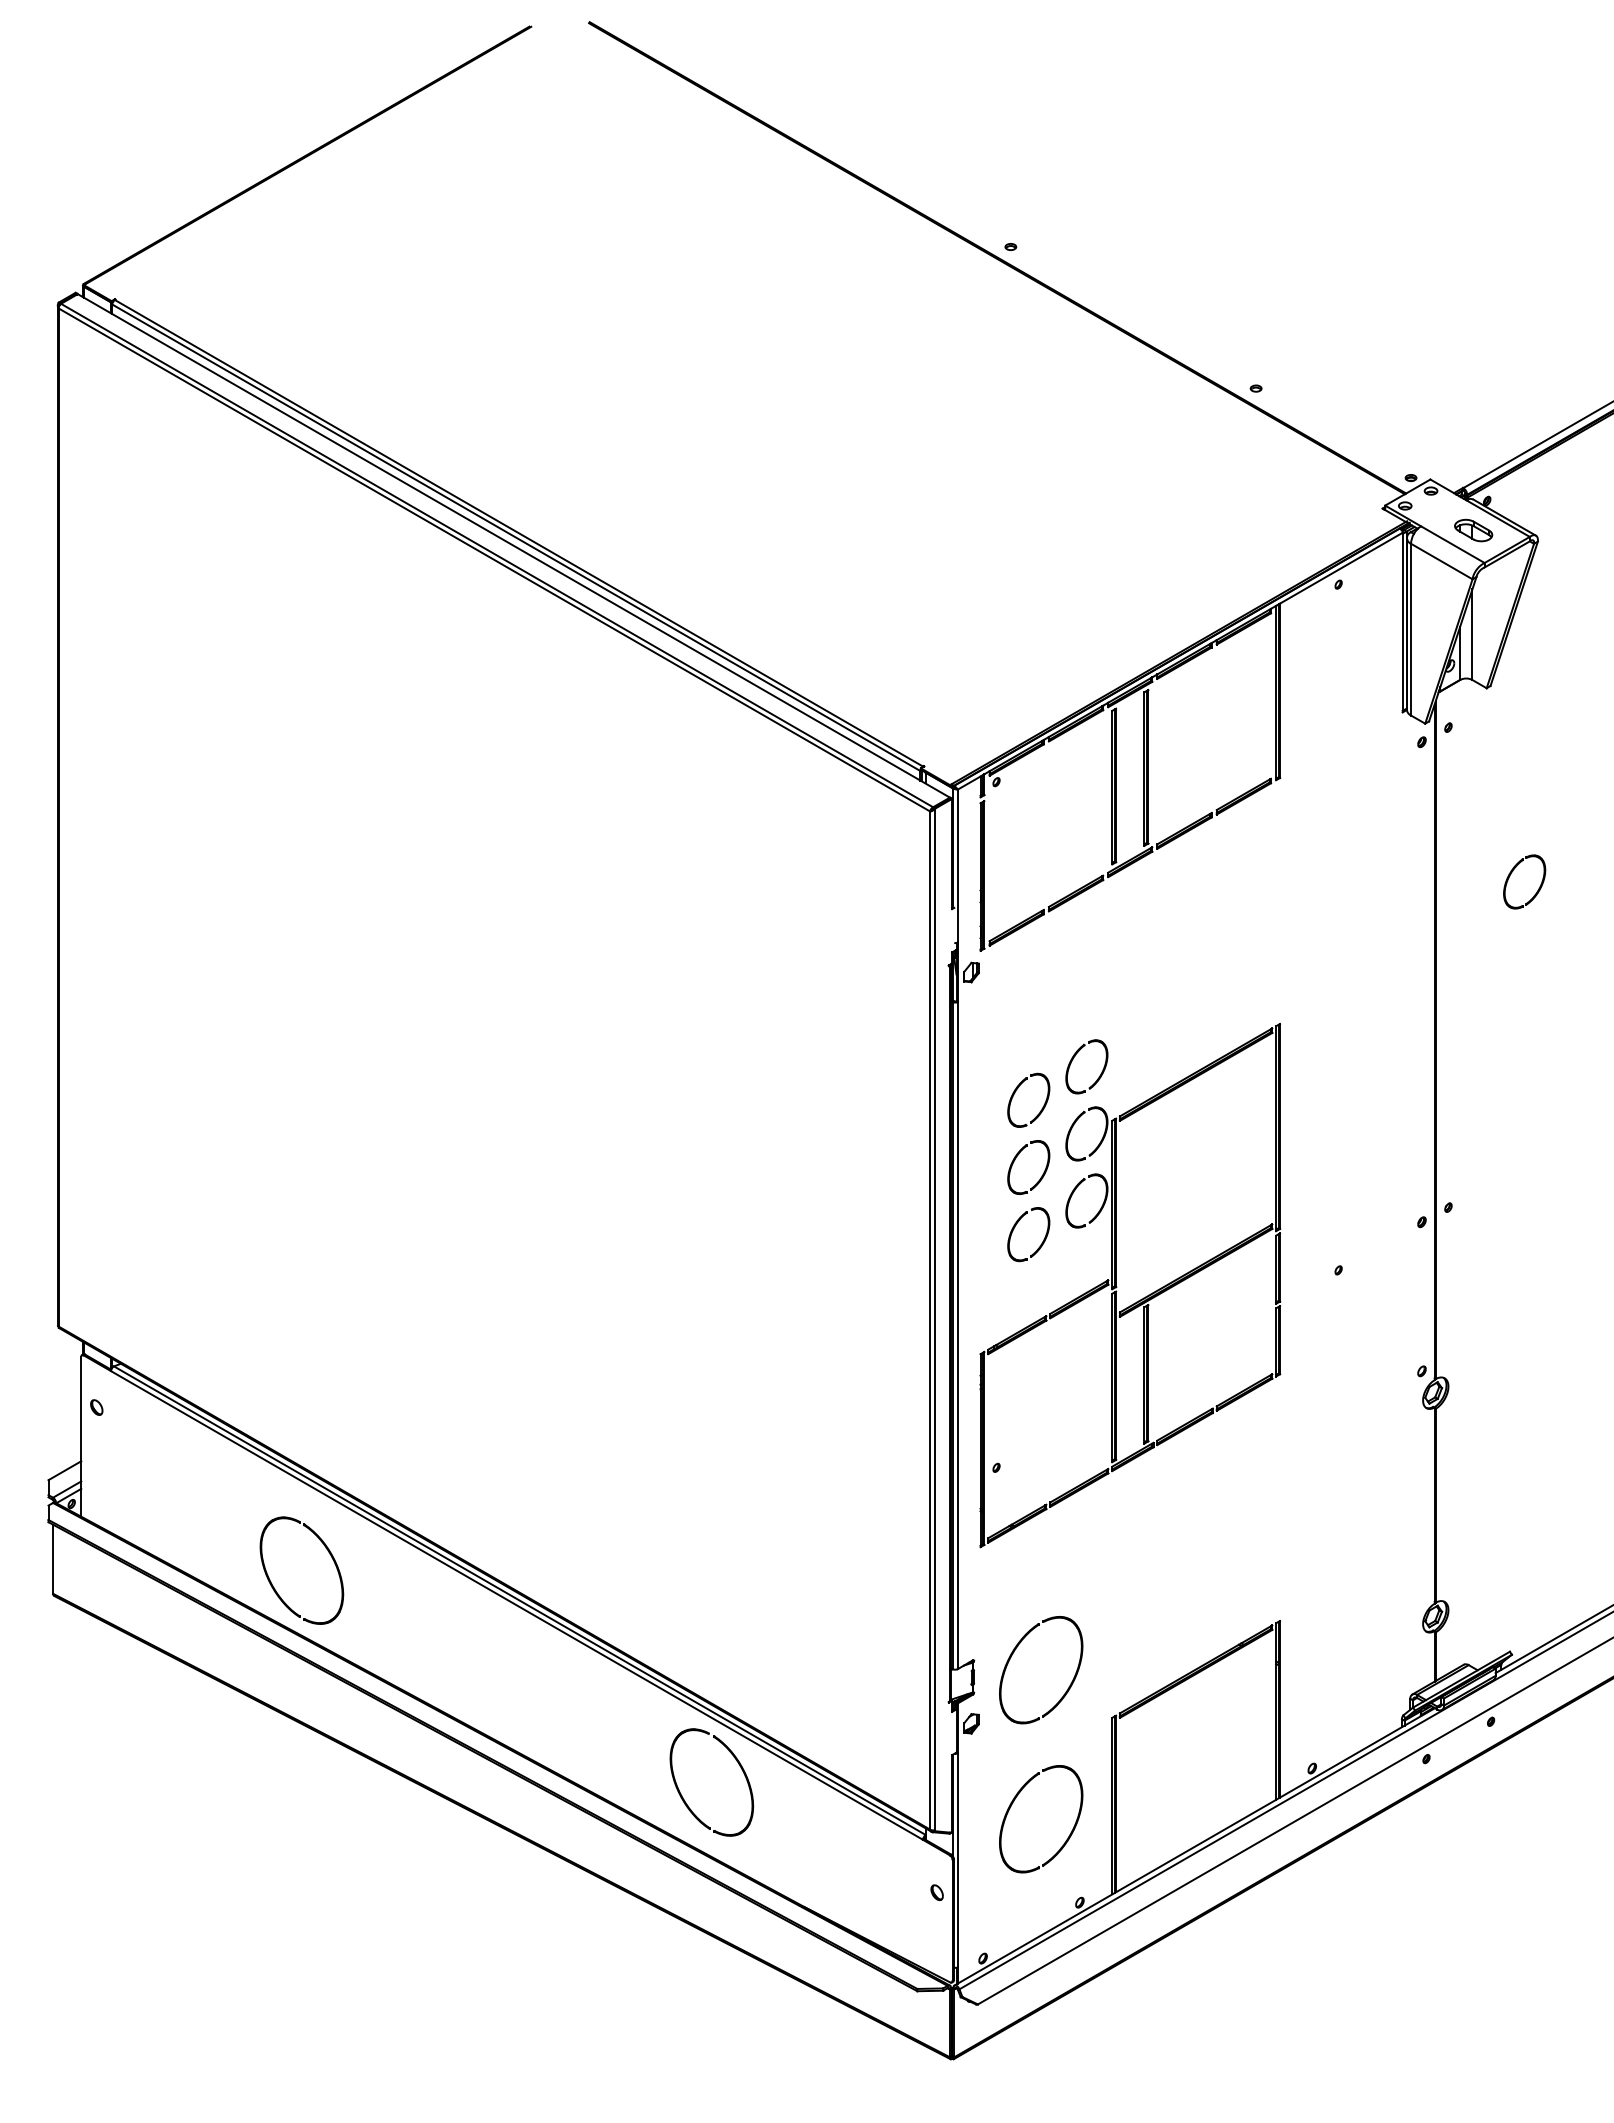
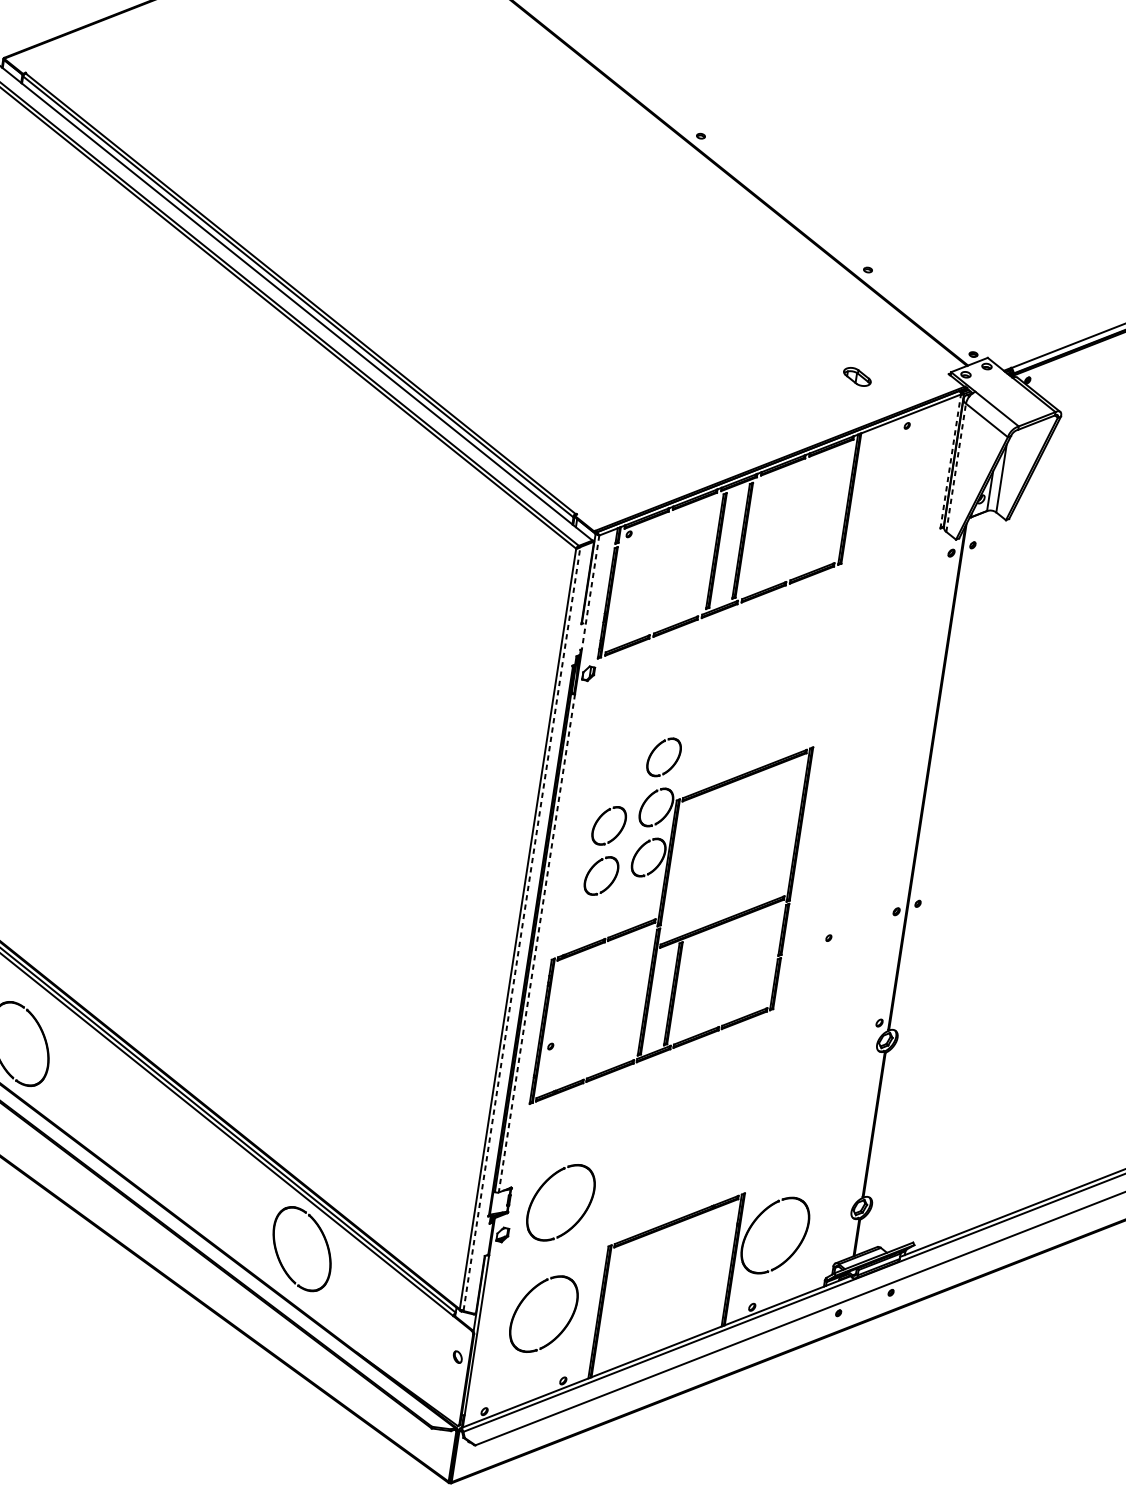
part: (1473, 530) -> (857, 376), moved
line: (1402, 622) -> (950, 461), solid -> dashed
line: (1411, 629) -> (956, 467), solid -> dashed
line: (957, 866) -> (590, 592), solid -> dashed
part: (1511, 874) -> (1003, 662), removed
part: (1015, 1093) -> (607, 769), removed
line: (935, 1319) -> (522, 928), solid -> dashed
line: (957, 1335) -> (536, 943), solid -> dashed
part: (1354, 1688) -> (792, 1252), added

